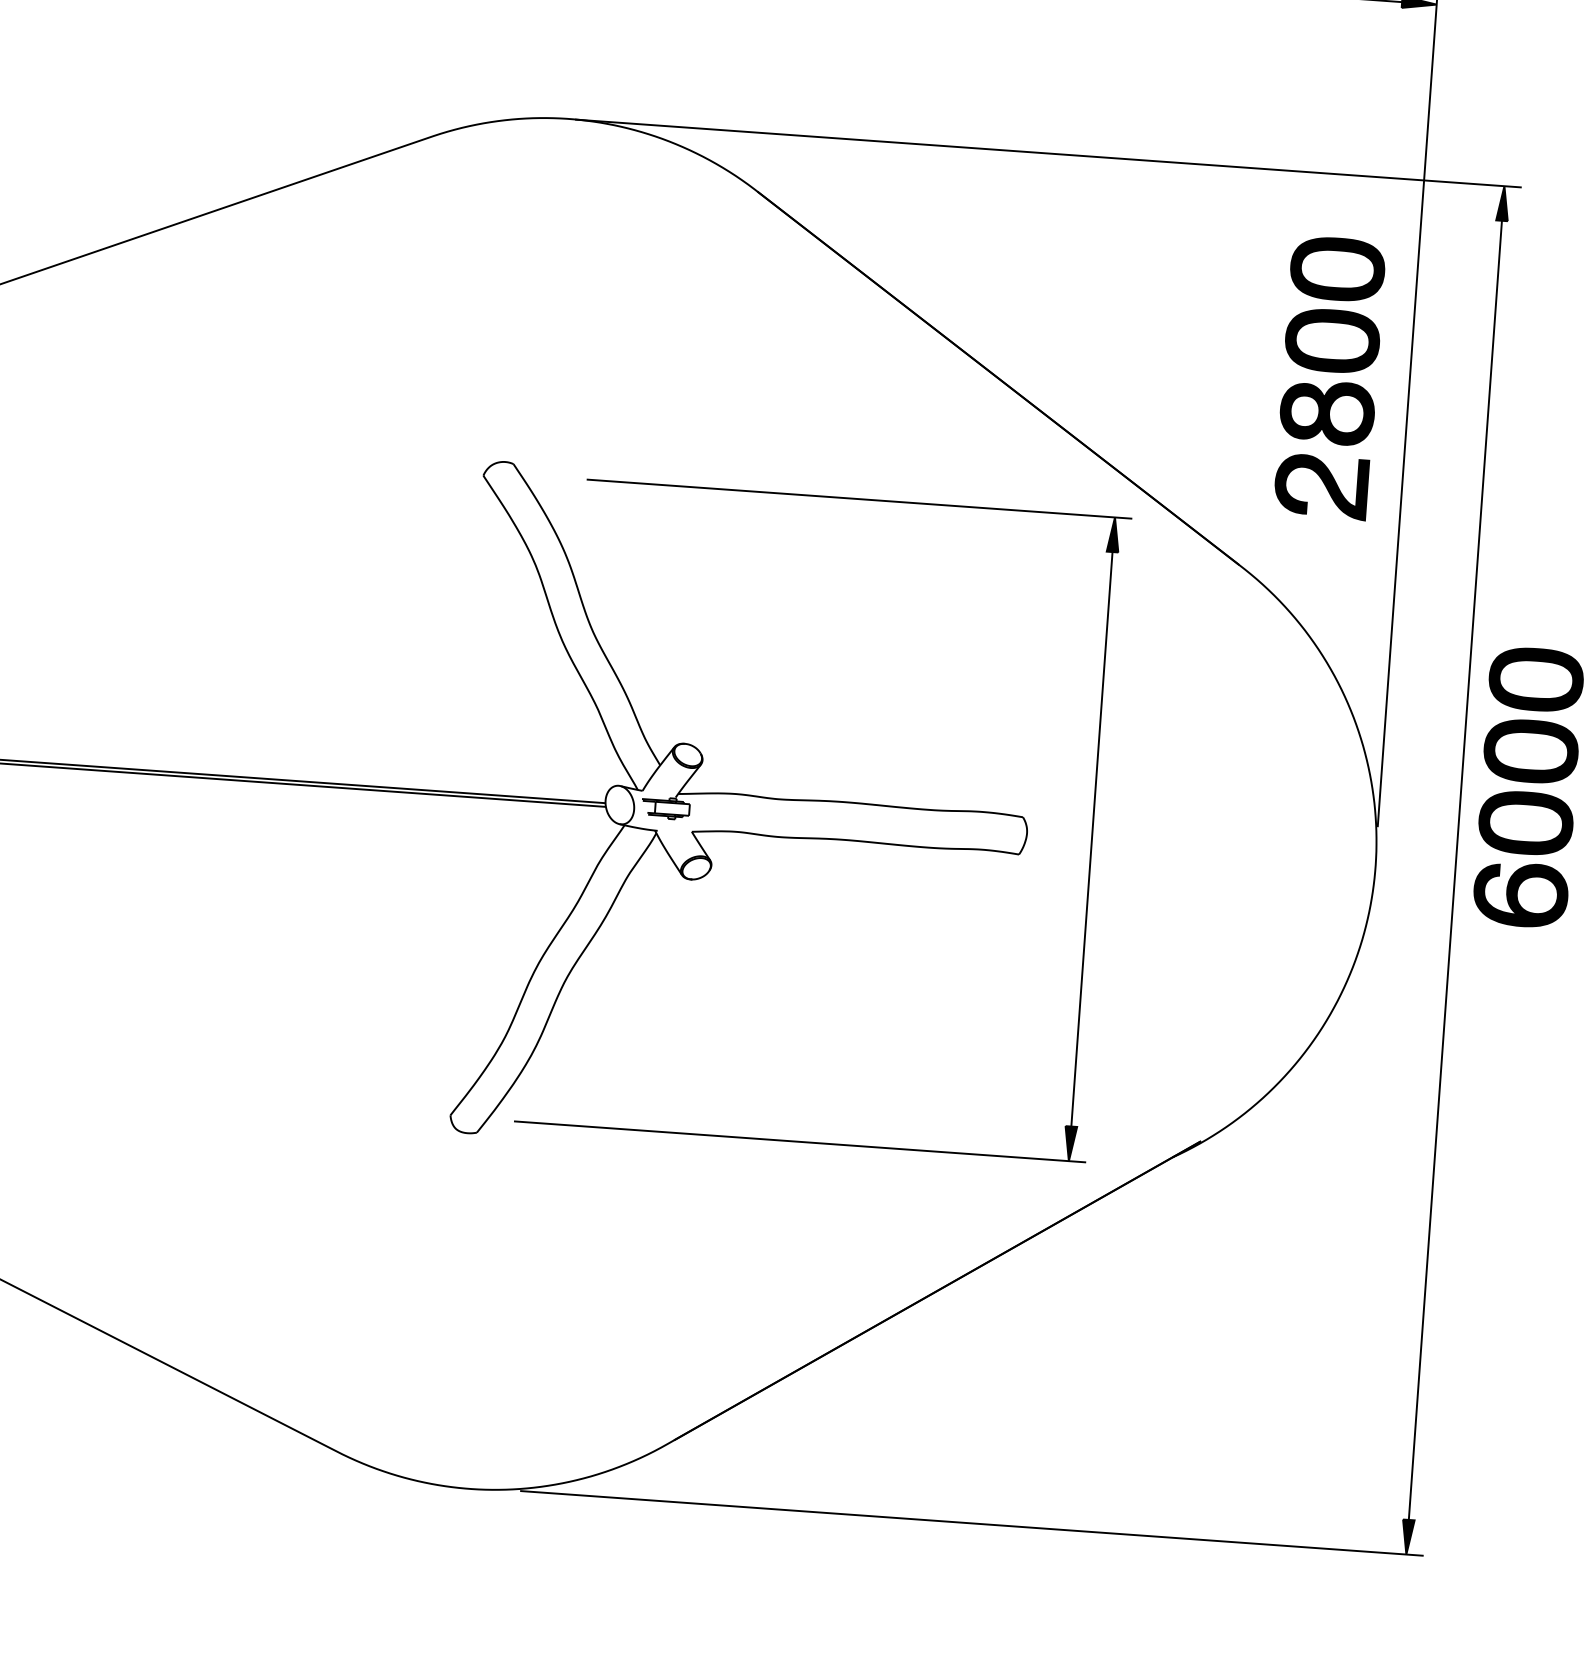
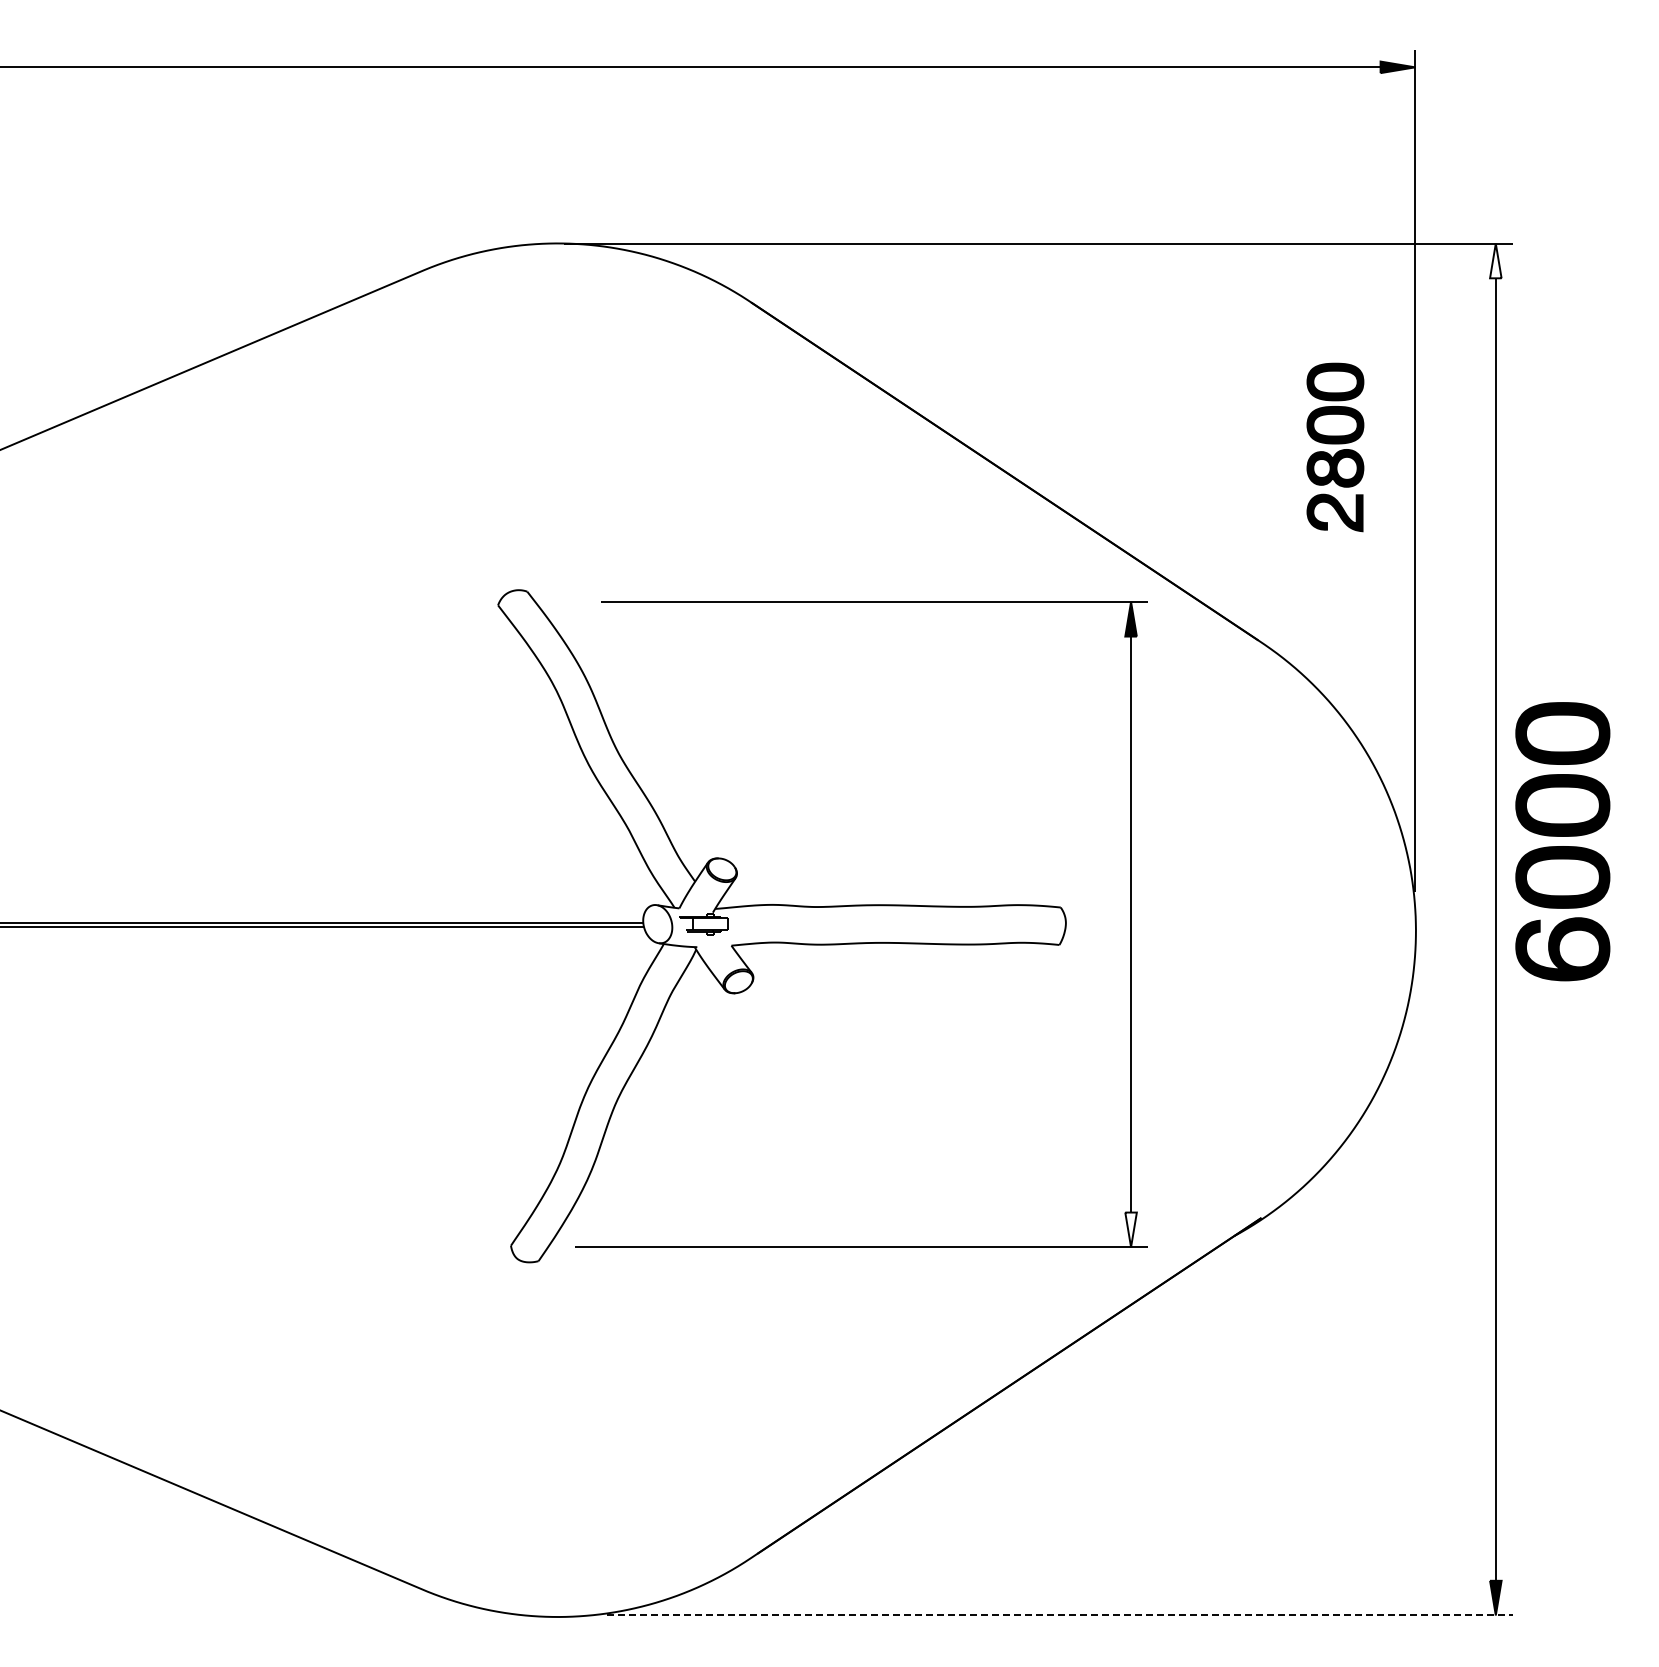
fill: (1502, 202) -> (1495, 260), removed
part: (1329, 378) -> (1335, 447), size x0.6
fill: (1069, 1143) -> (1130, 1229), removed
line: (972, 1523) -> (1060, 1615), solid -> dashed

